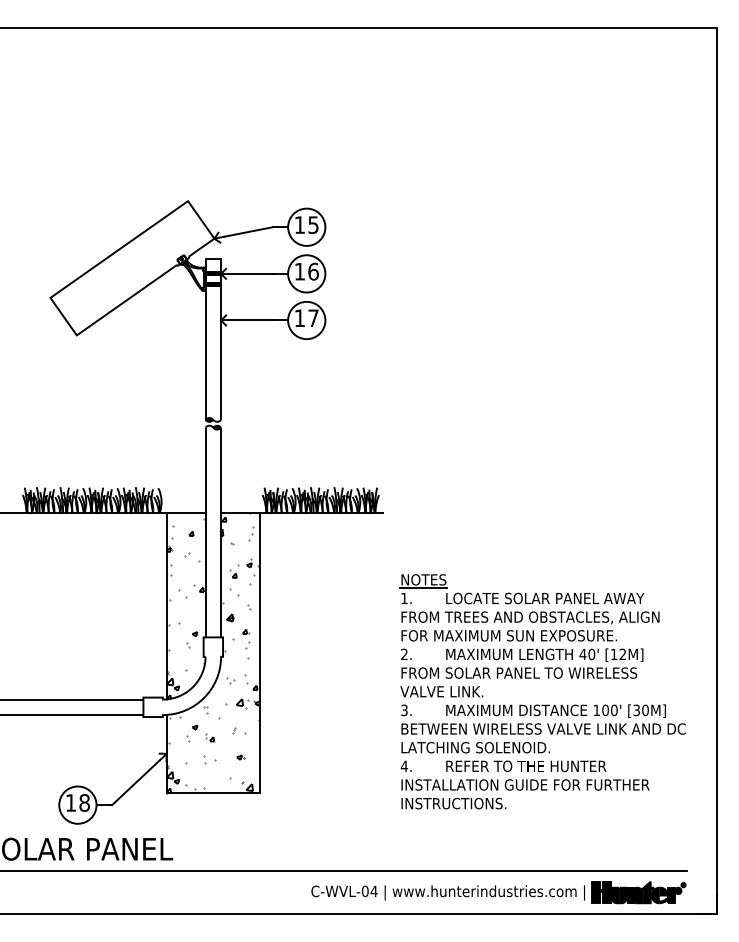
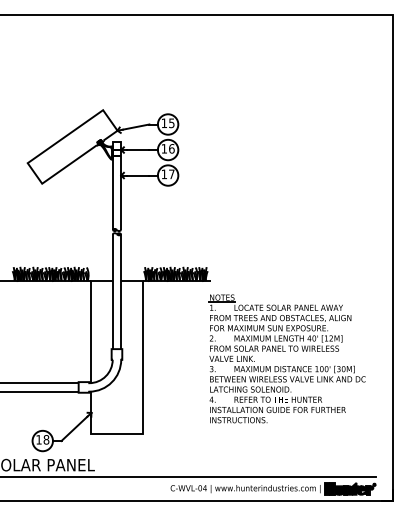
hatch: (185, 608) -> (101, 333), removed
hatch: (212, 652) -> (116, 357), removed
part: (539, 678) -> (285, 351), moved

